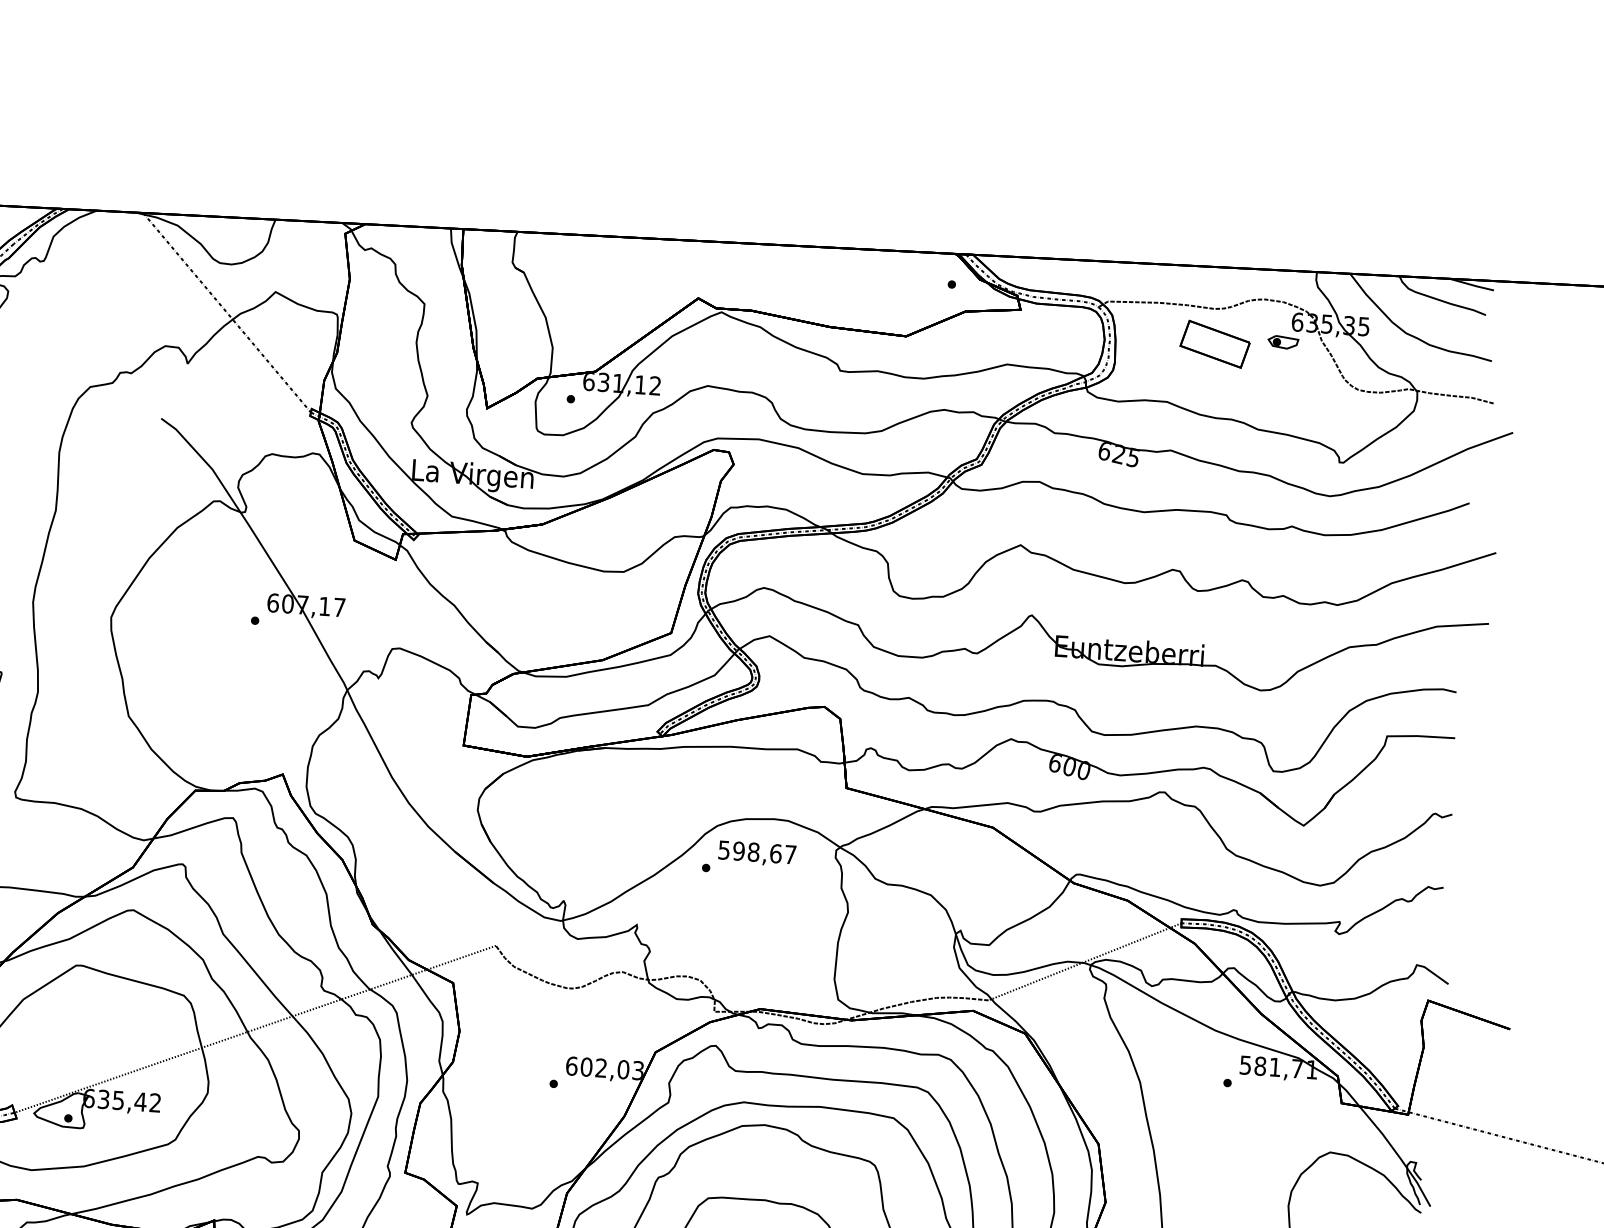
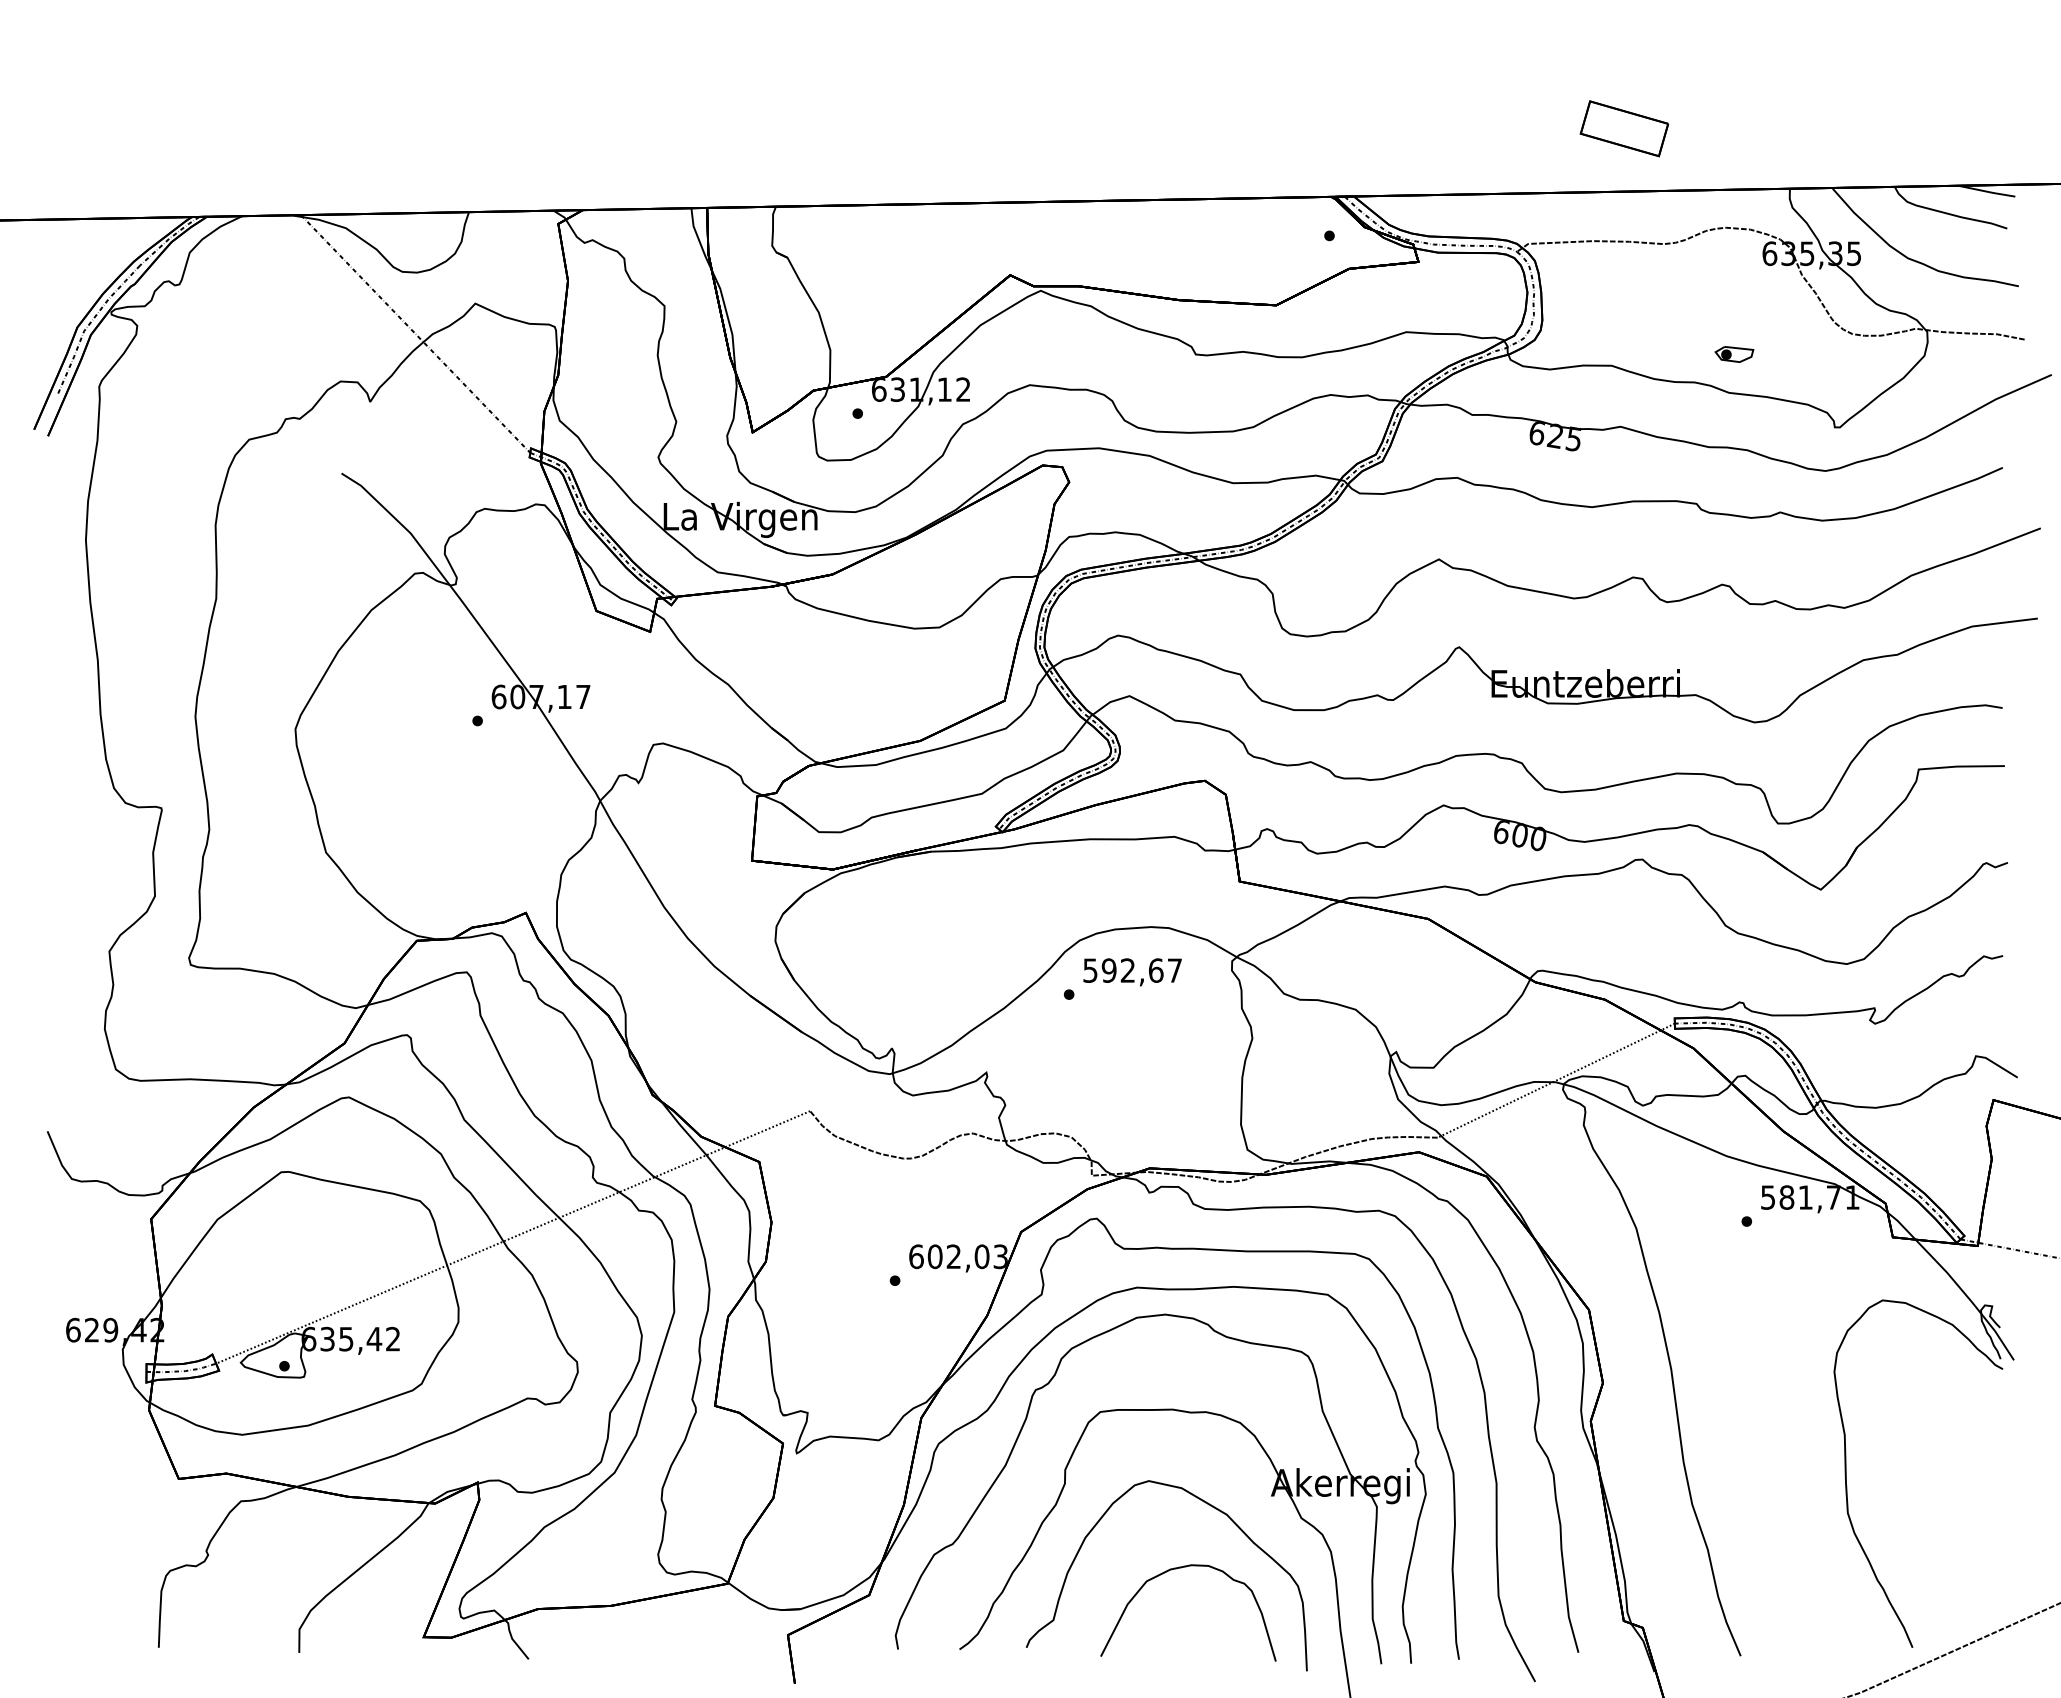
part: (1283, 342) -> (1734, 354), moved
part: (1214, 344) -> (1623, 128), moved
text: (753, 852) -> (1127, 970), 598,67 -> 592,67

